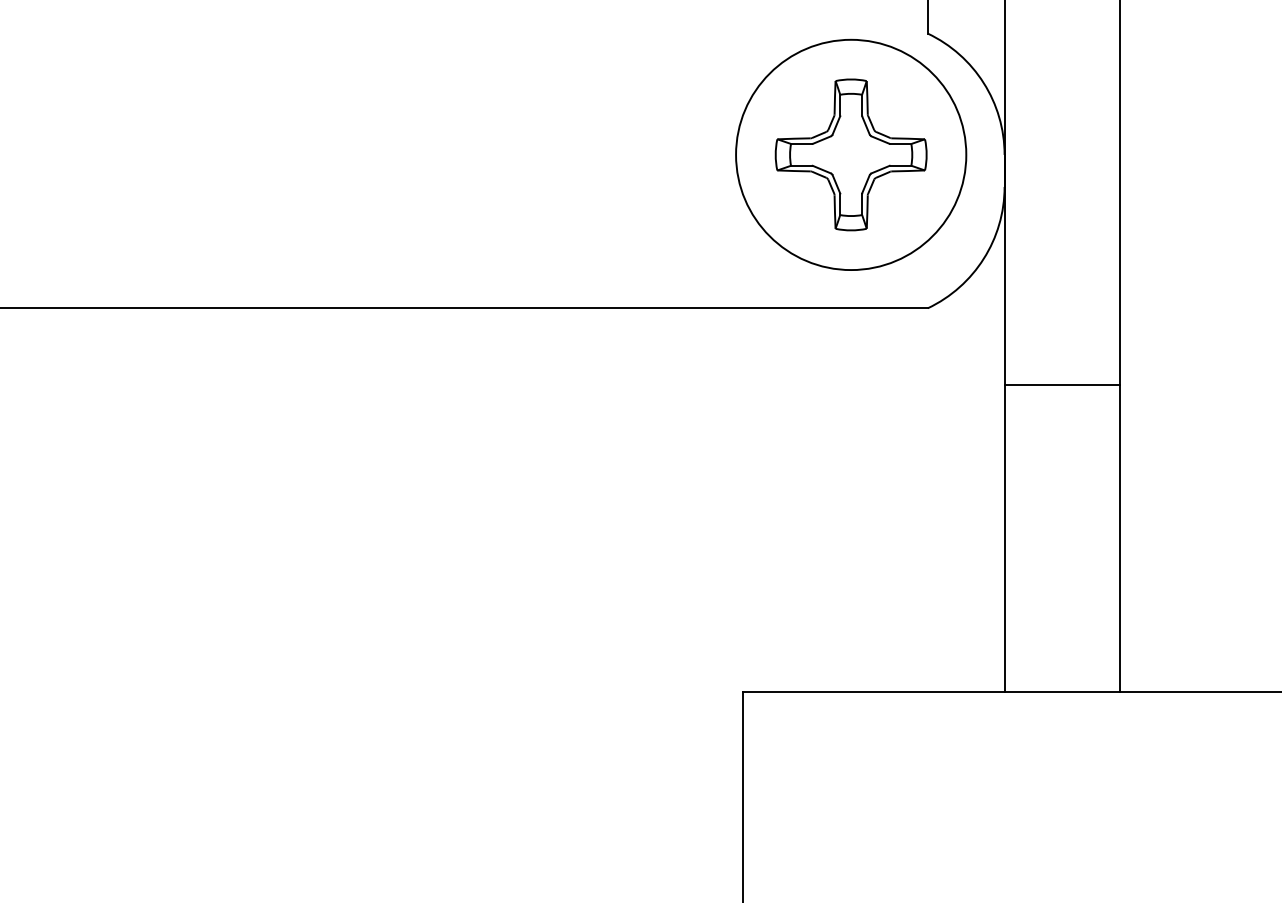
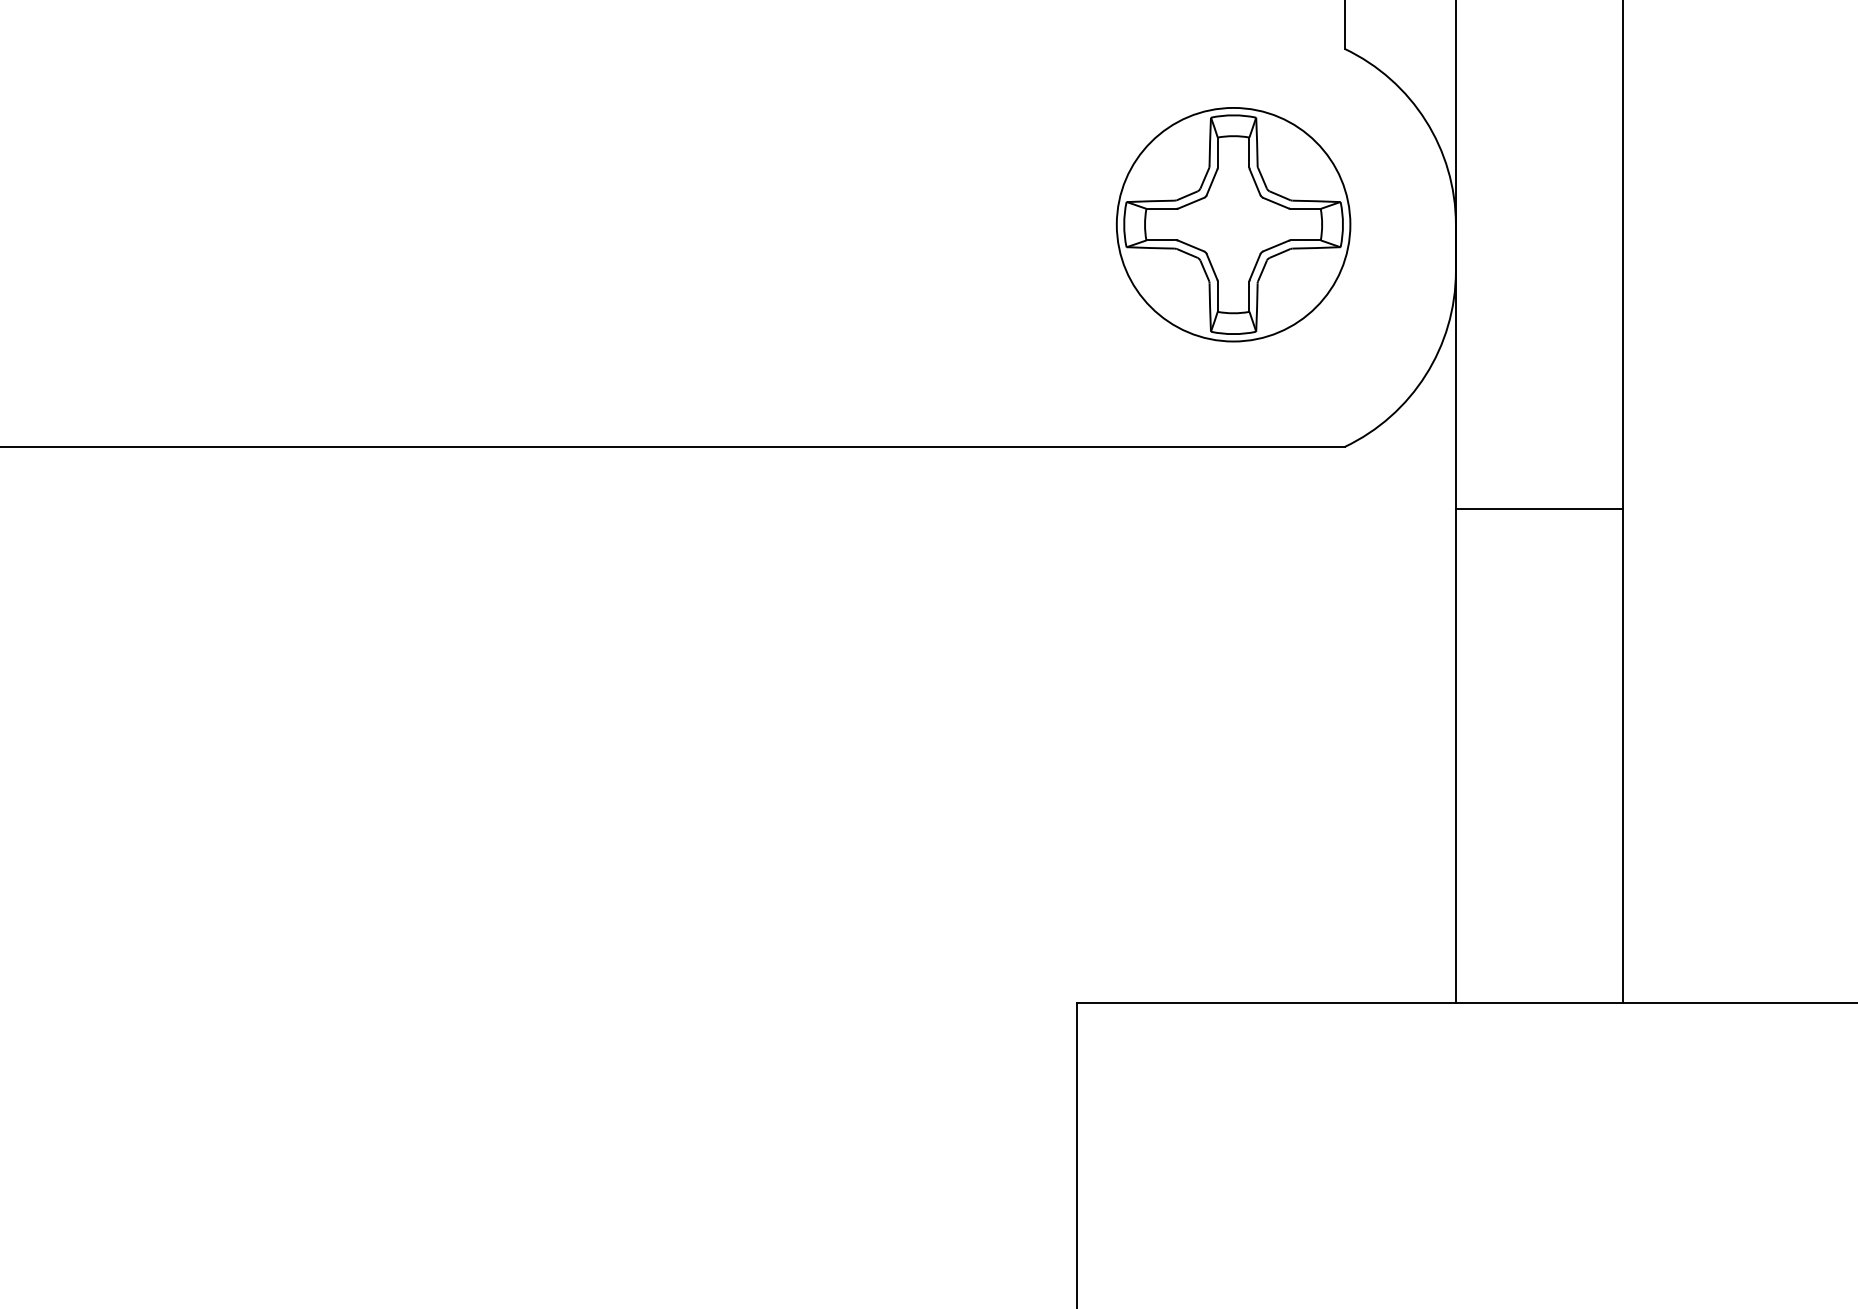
circle: (851, 154) -> (1234, 224), size x0.7
line: (1061, 385) -> (1538, 509), moved

